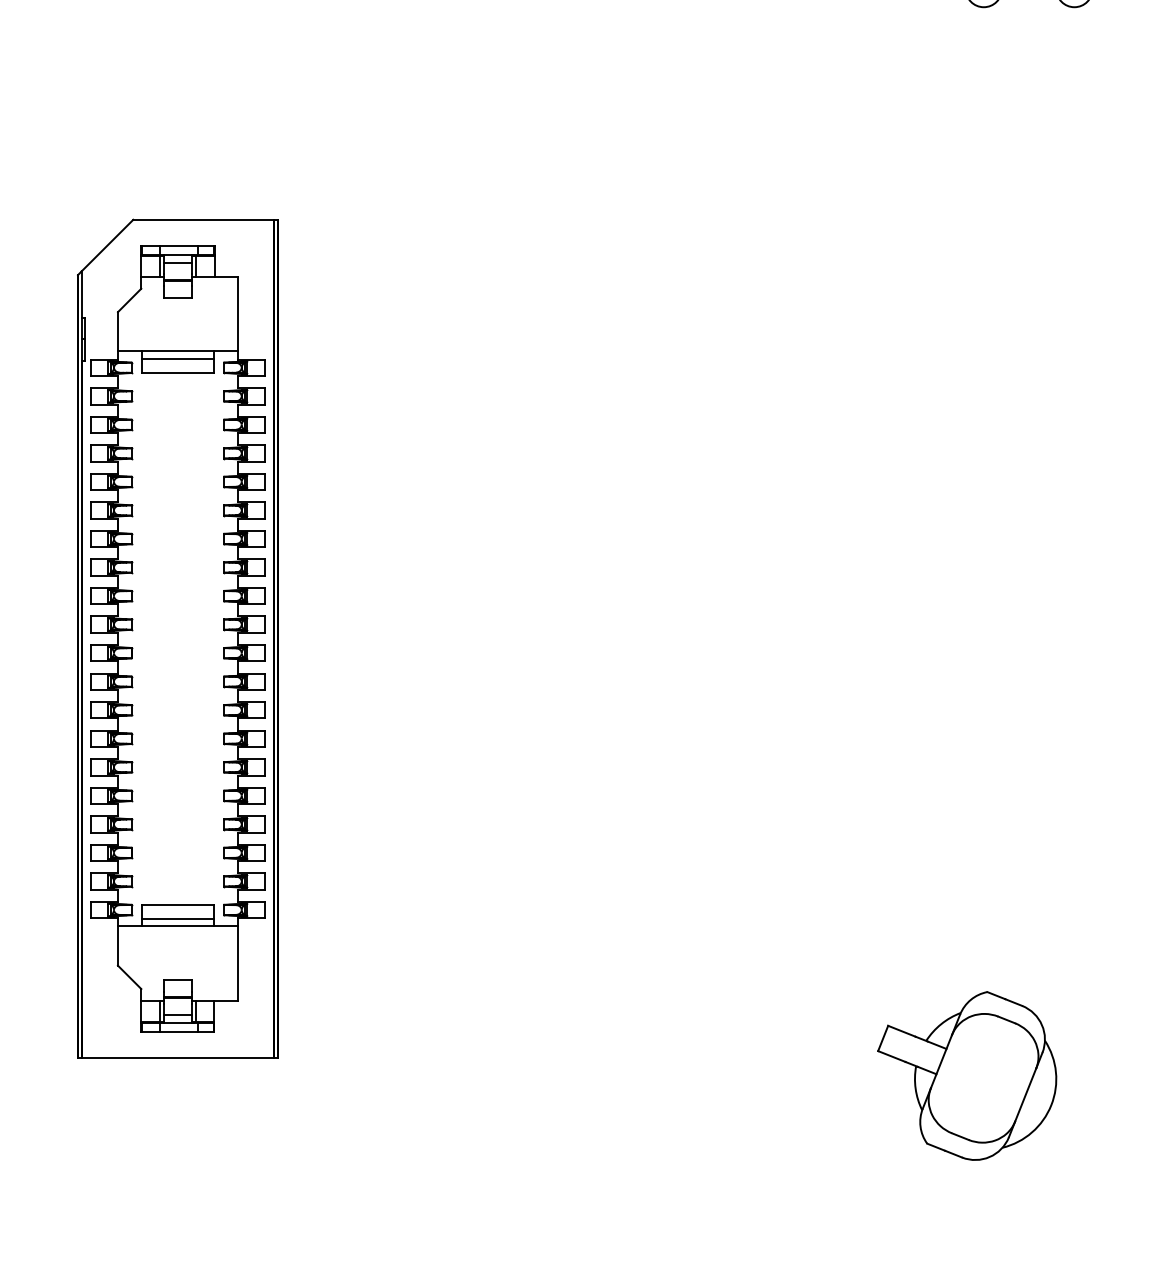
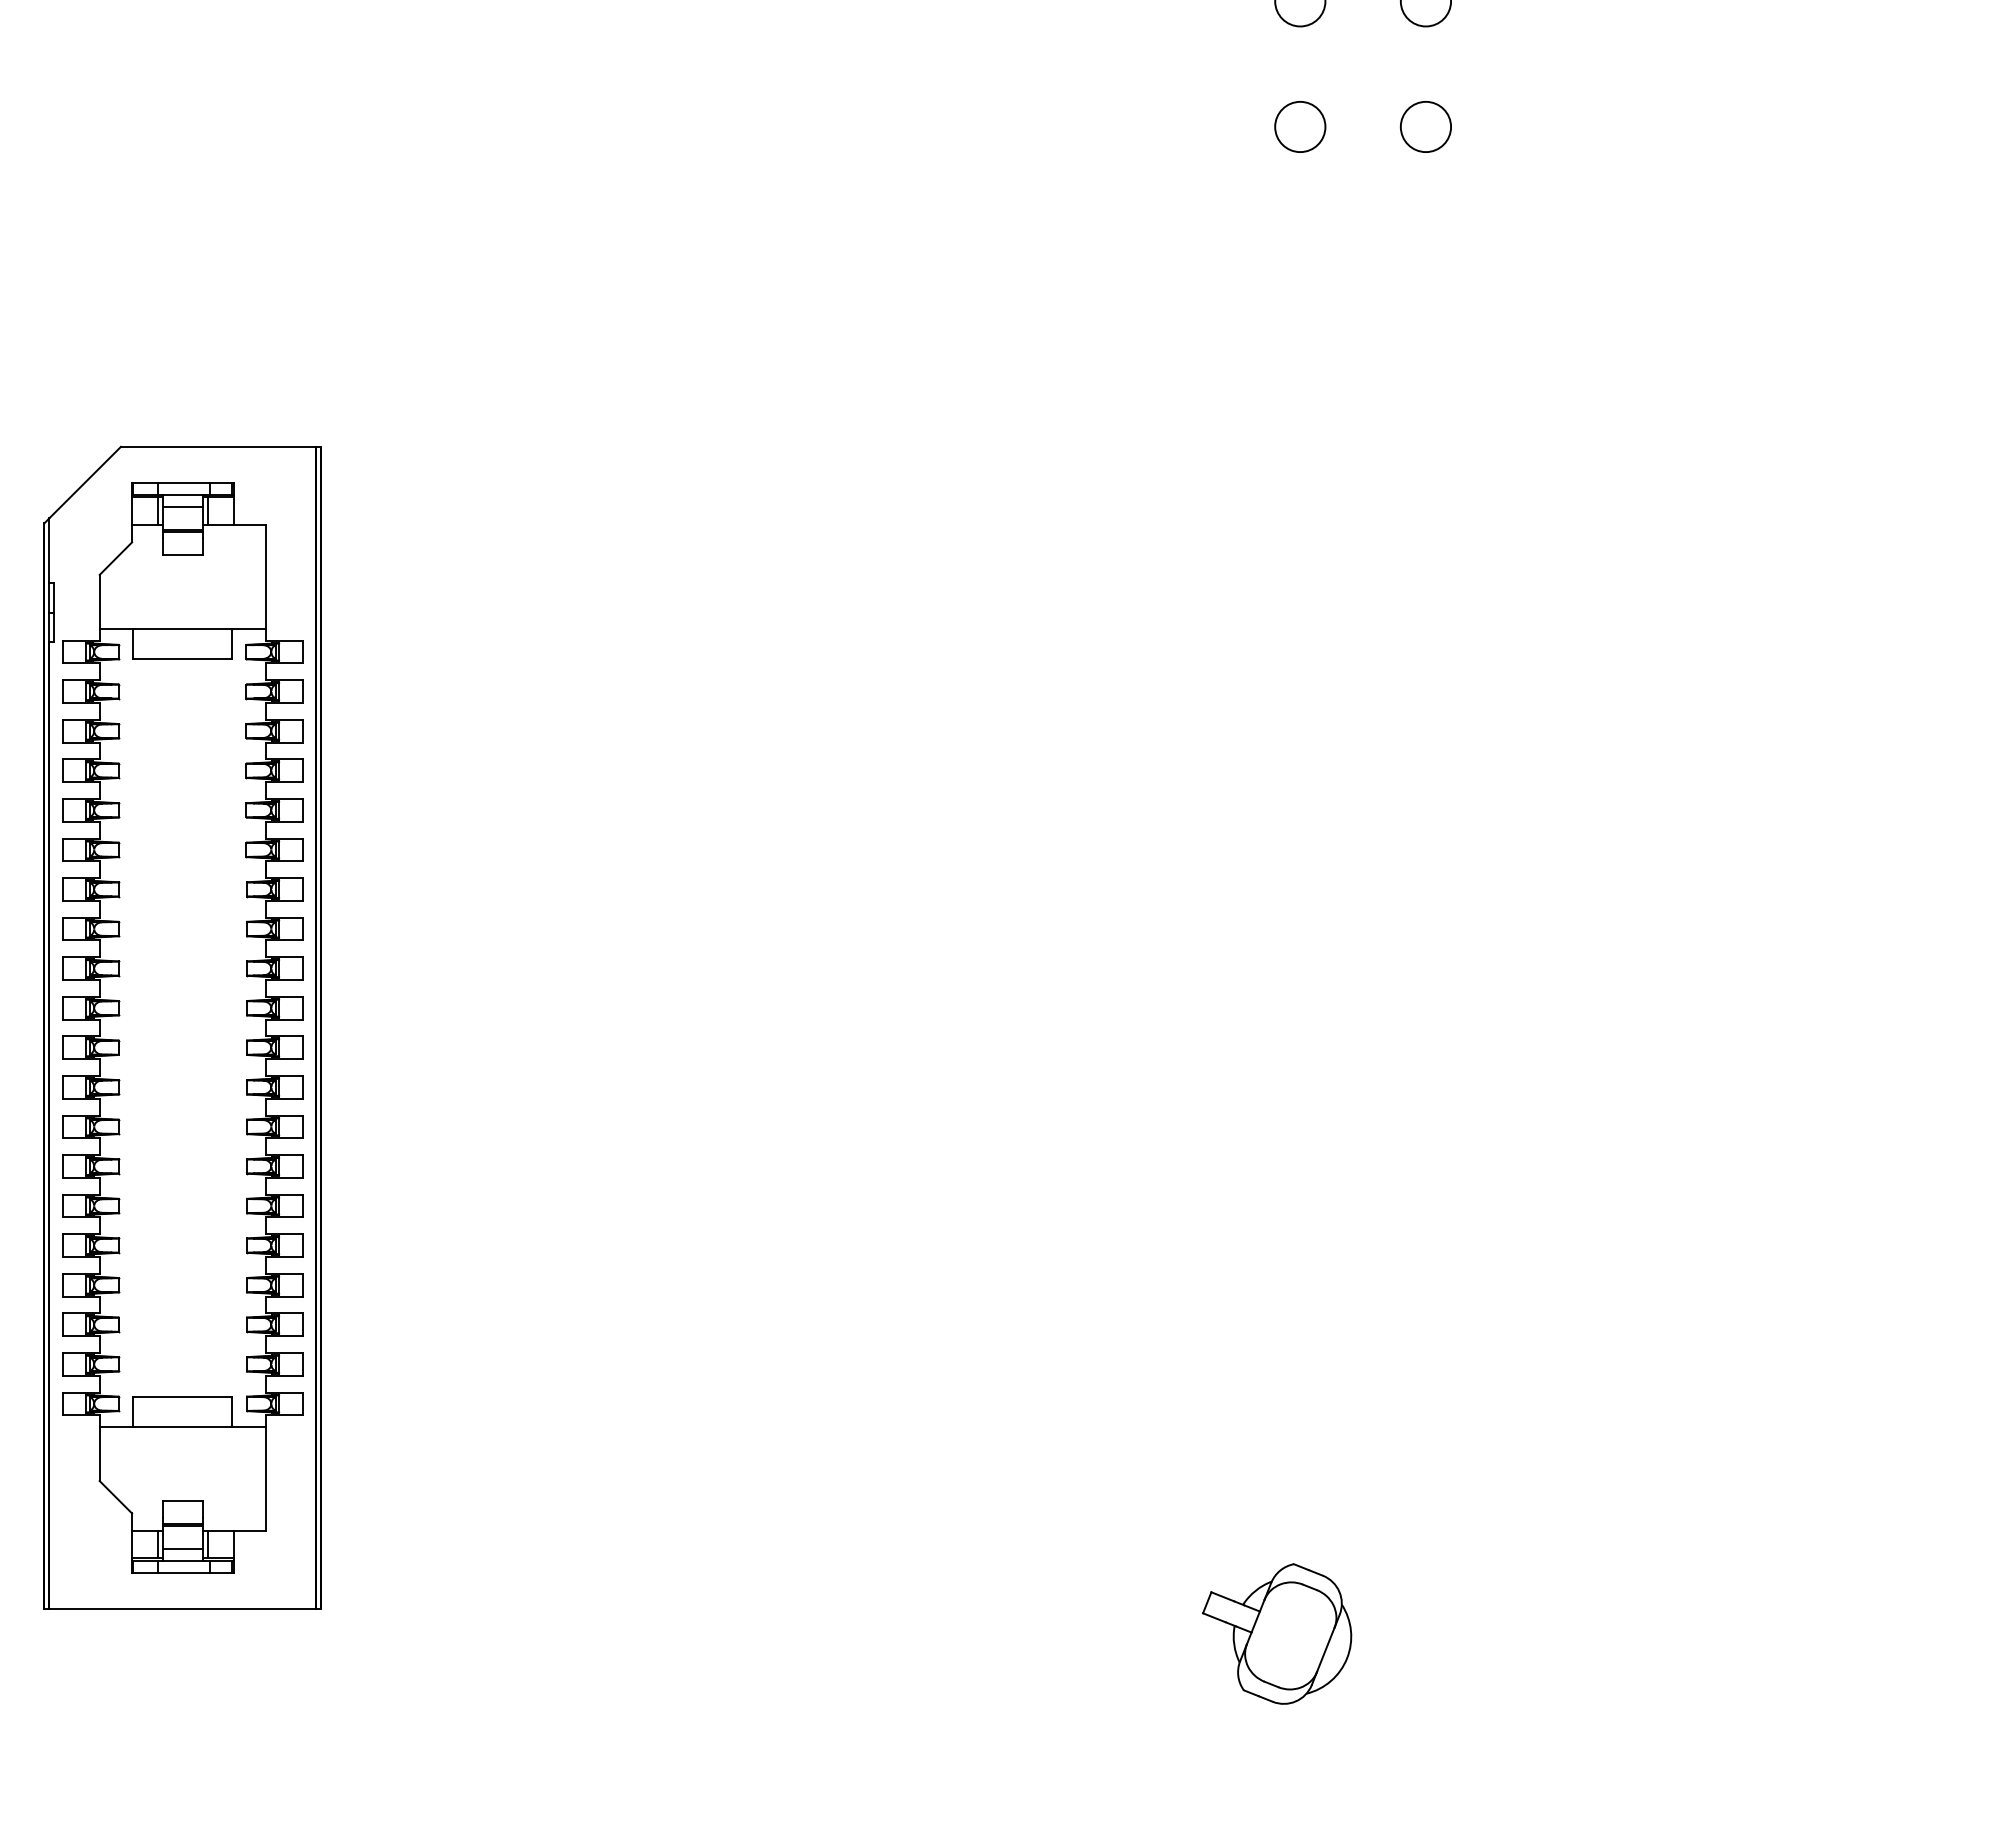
line: (177, 359) -> (182, 640), removed
line: (177, 918) -> (182, 1415), removed
part: (966, 1075) -> (1276, 1633), size x0.6

